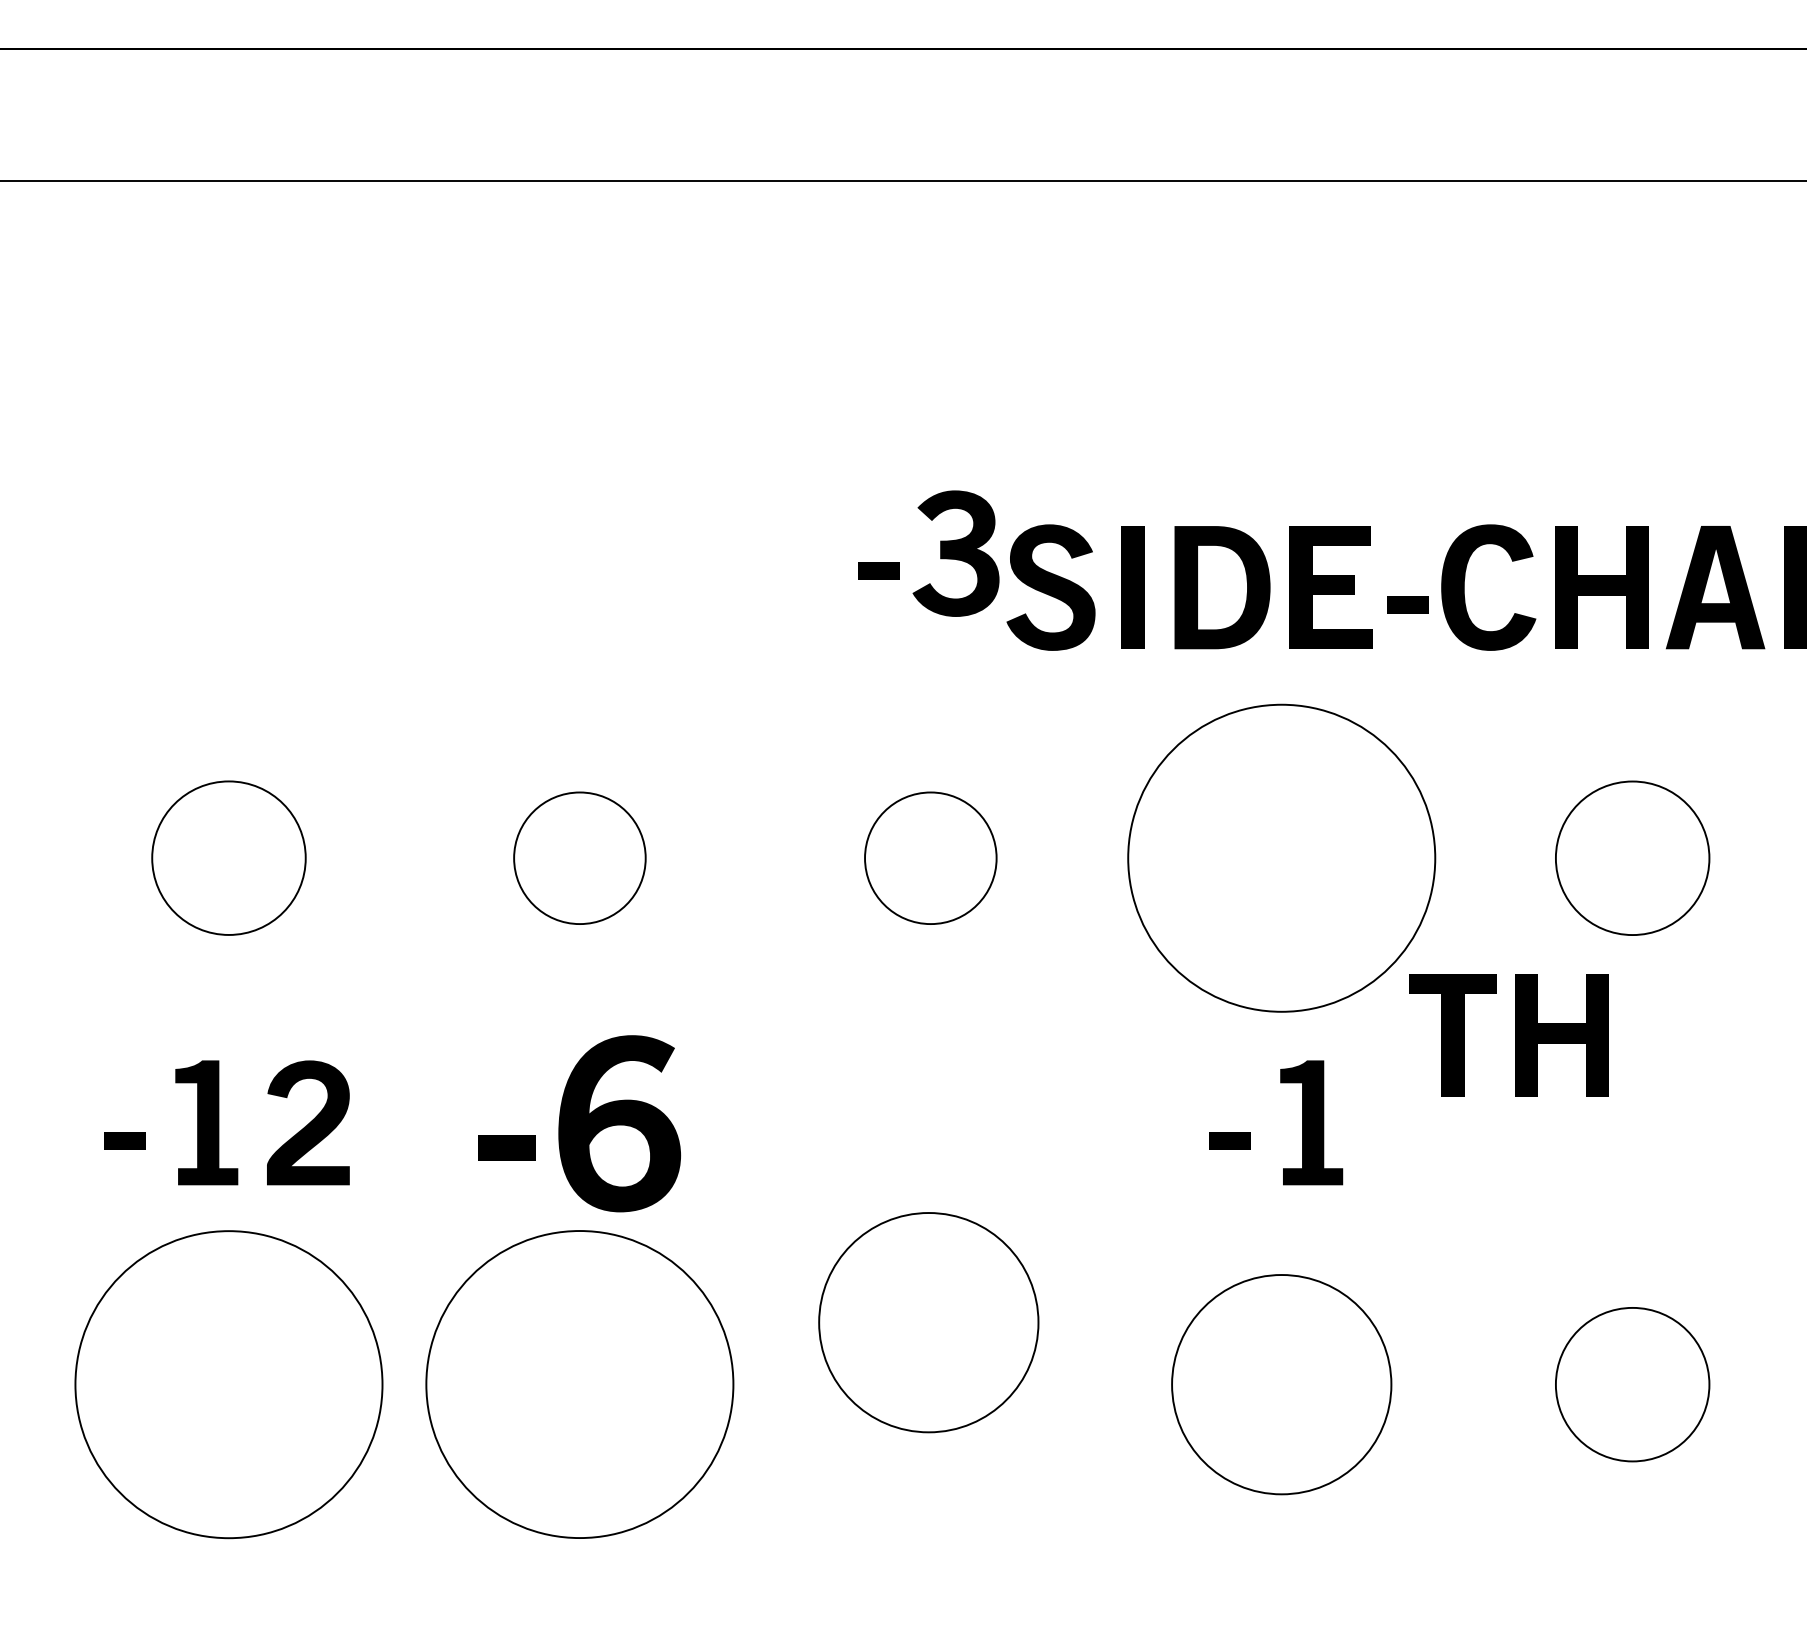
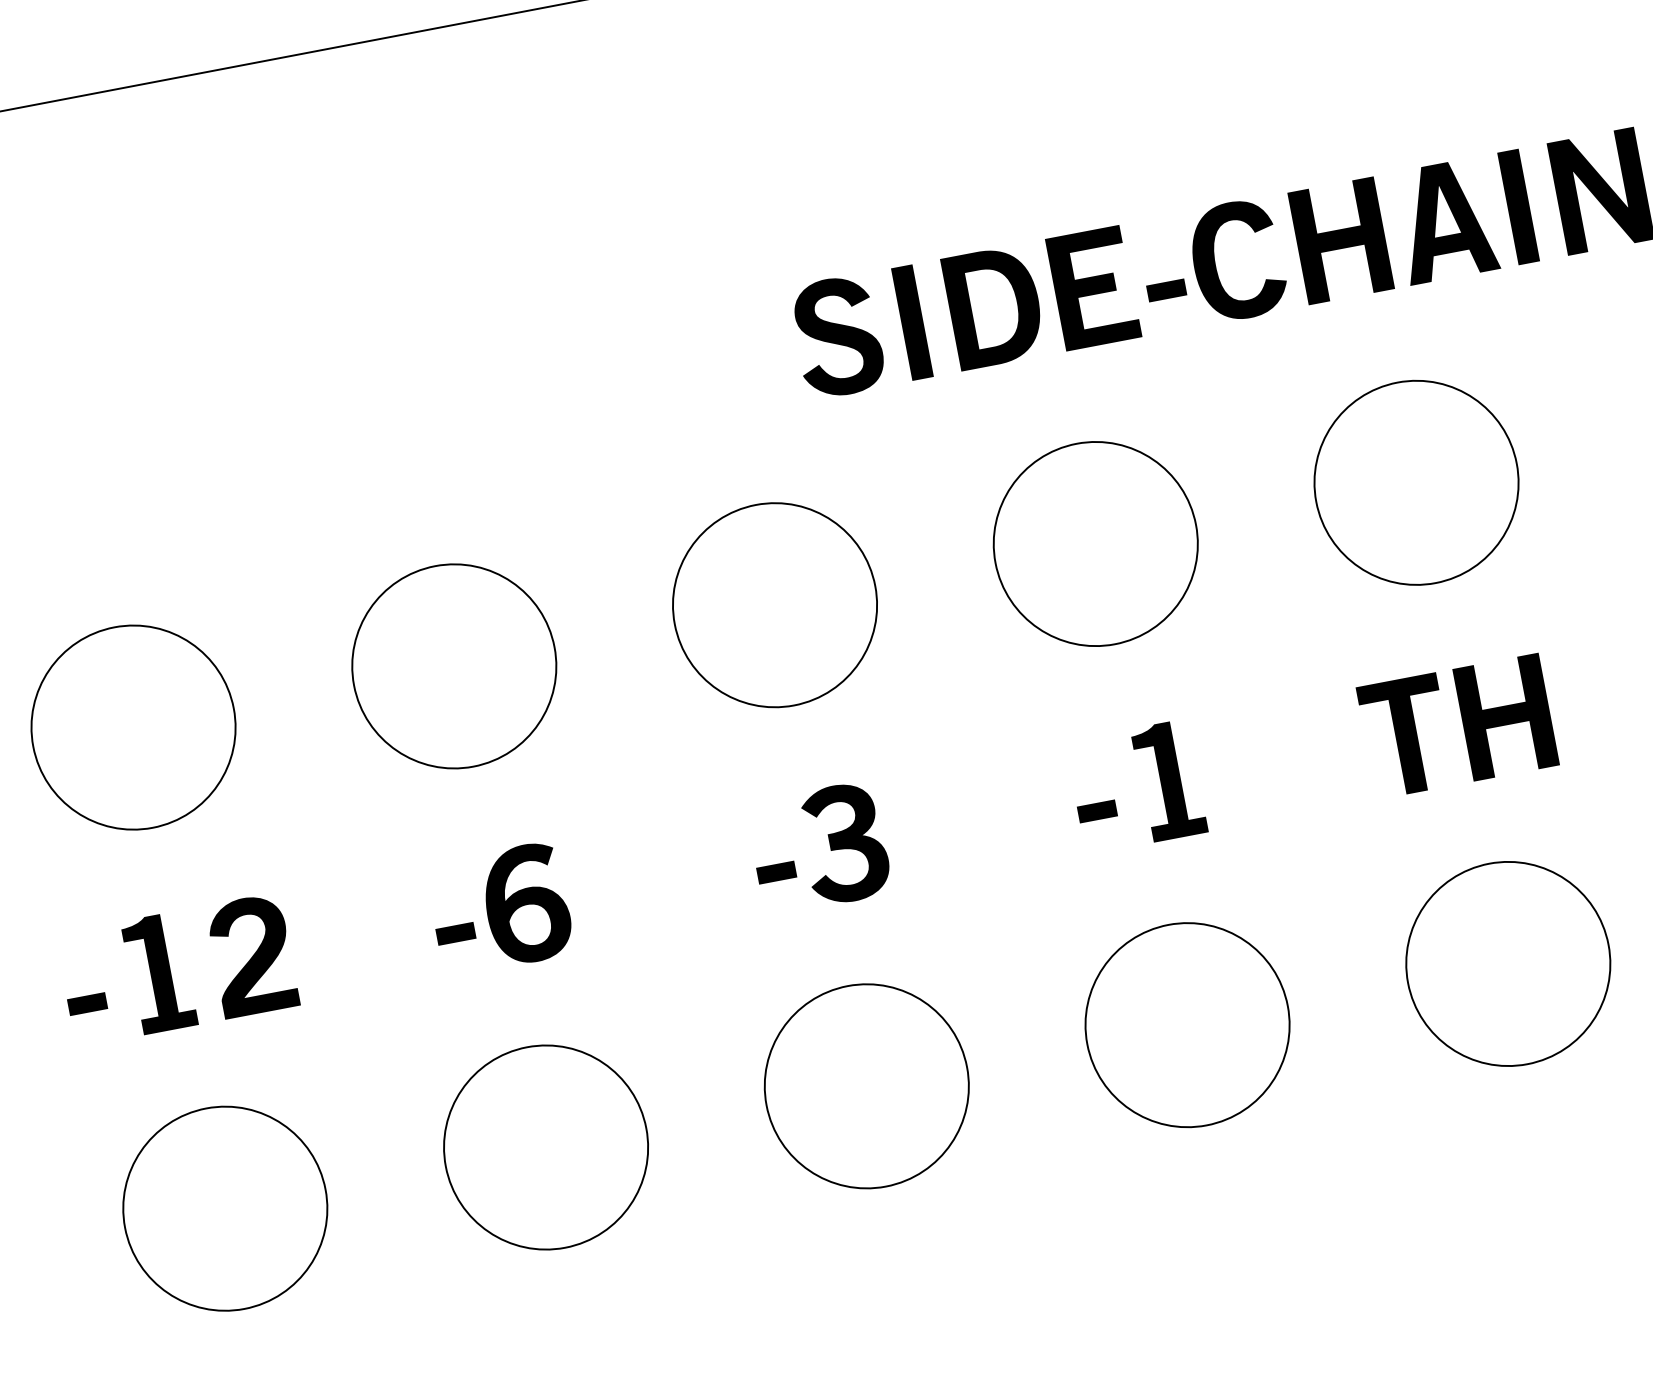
part: (940, 553) -> (830, 845), moved
circle: (228, 857) -> (132, 726), size x1.43
circle: (579, 857) -> (453, 665), size x1.67
circle: (930, 857) -> (774, 604), size x1.67
circle: (1281, 857) -> (1095, 543), size x0.71
circle: (1632, 857) -> (1416, 482), size x1.43
part: (1515, 1035) -> (1463, 725), moved
part: (579, 1123) -> (500, 908), size x0.71
circle: (928, 1322) -> (866, 1086), moved
circle: (228, 1384) -> (224, 1208), size x0.71
circle: (579, 1384) -> (545, 1147), size x0.71
circle: (1632, 1384) -> (1508, 963), size x1.43

